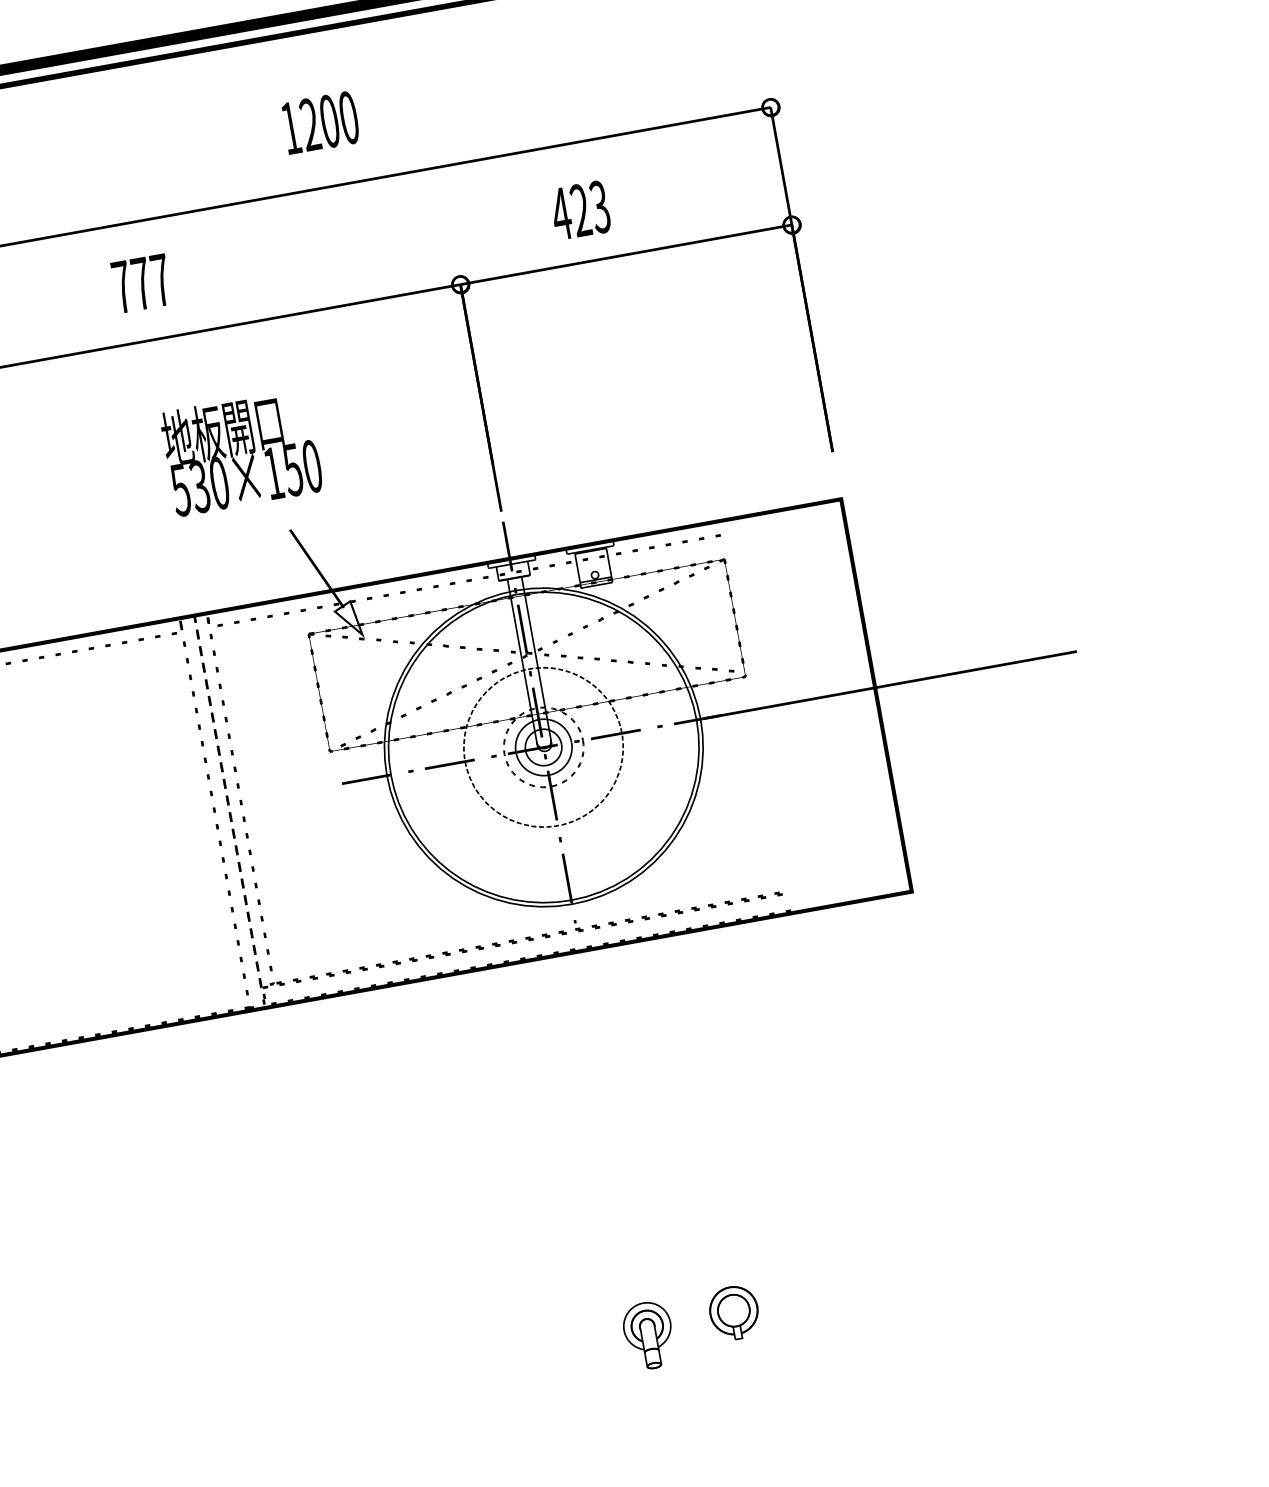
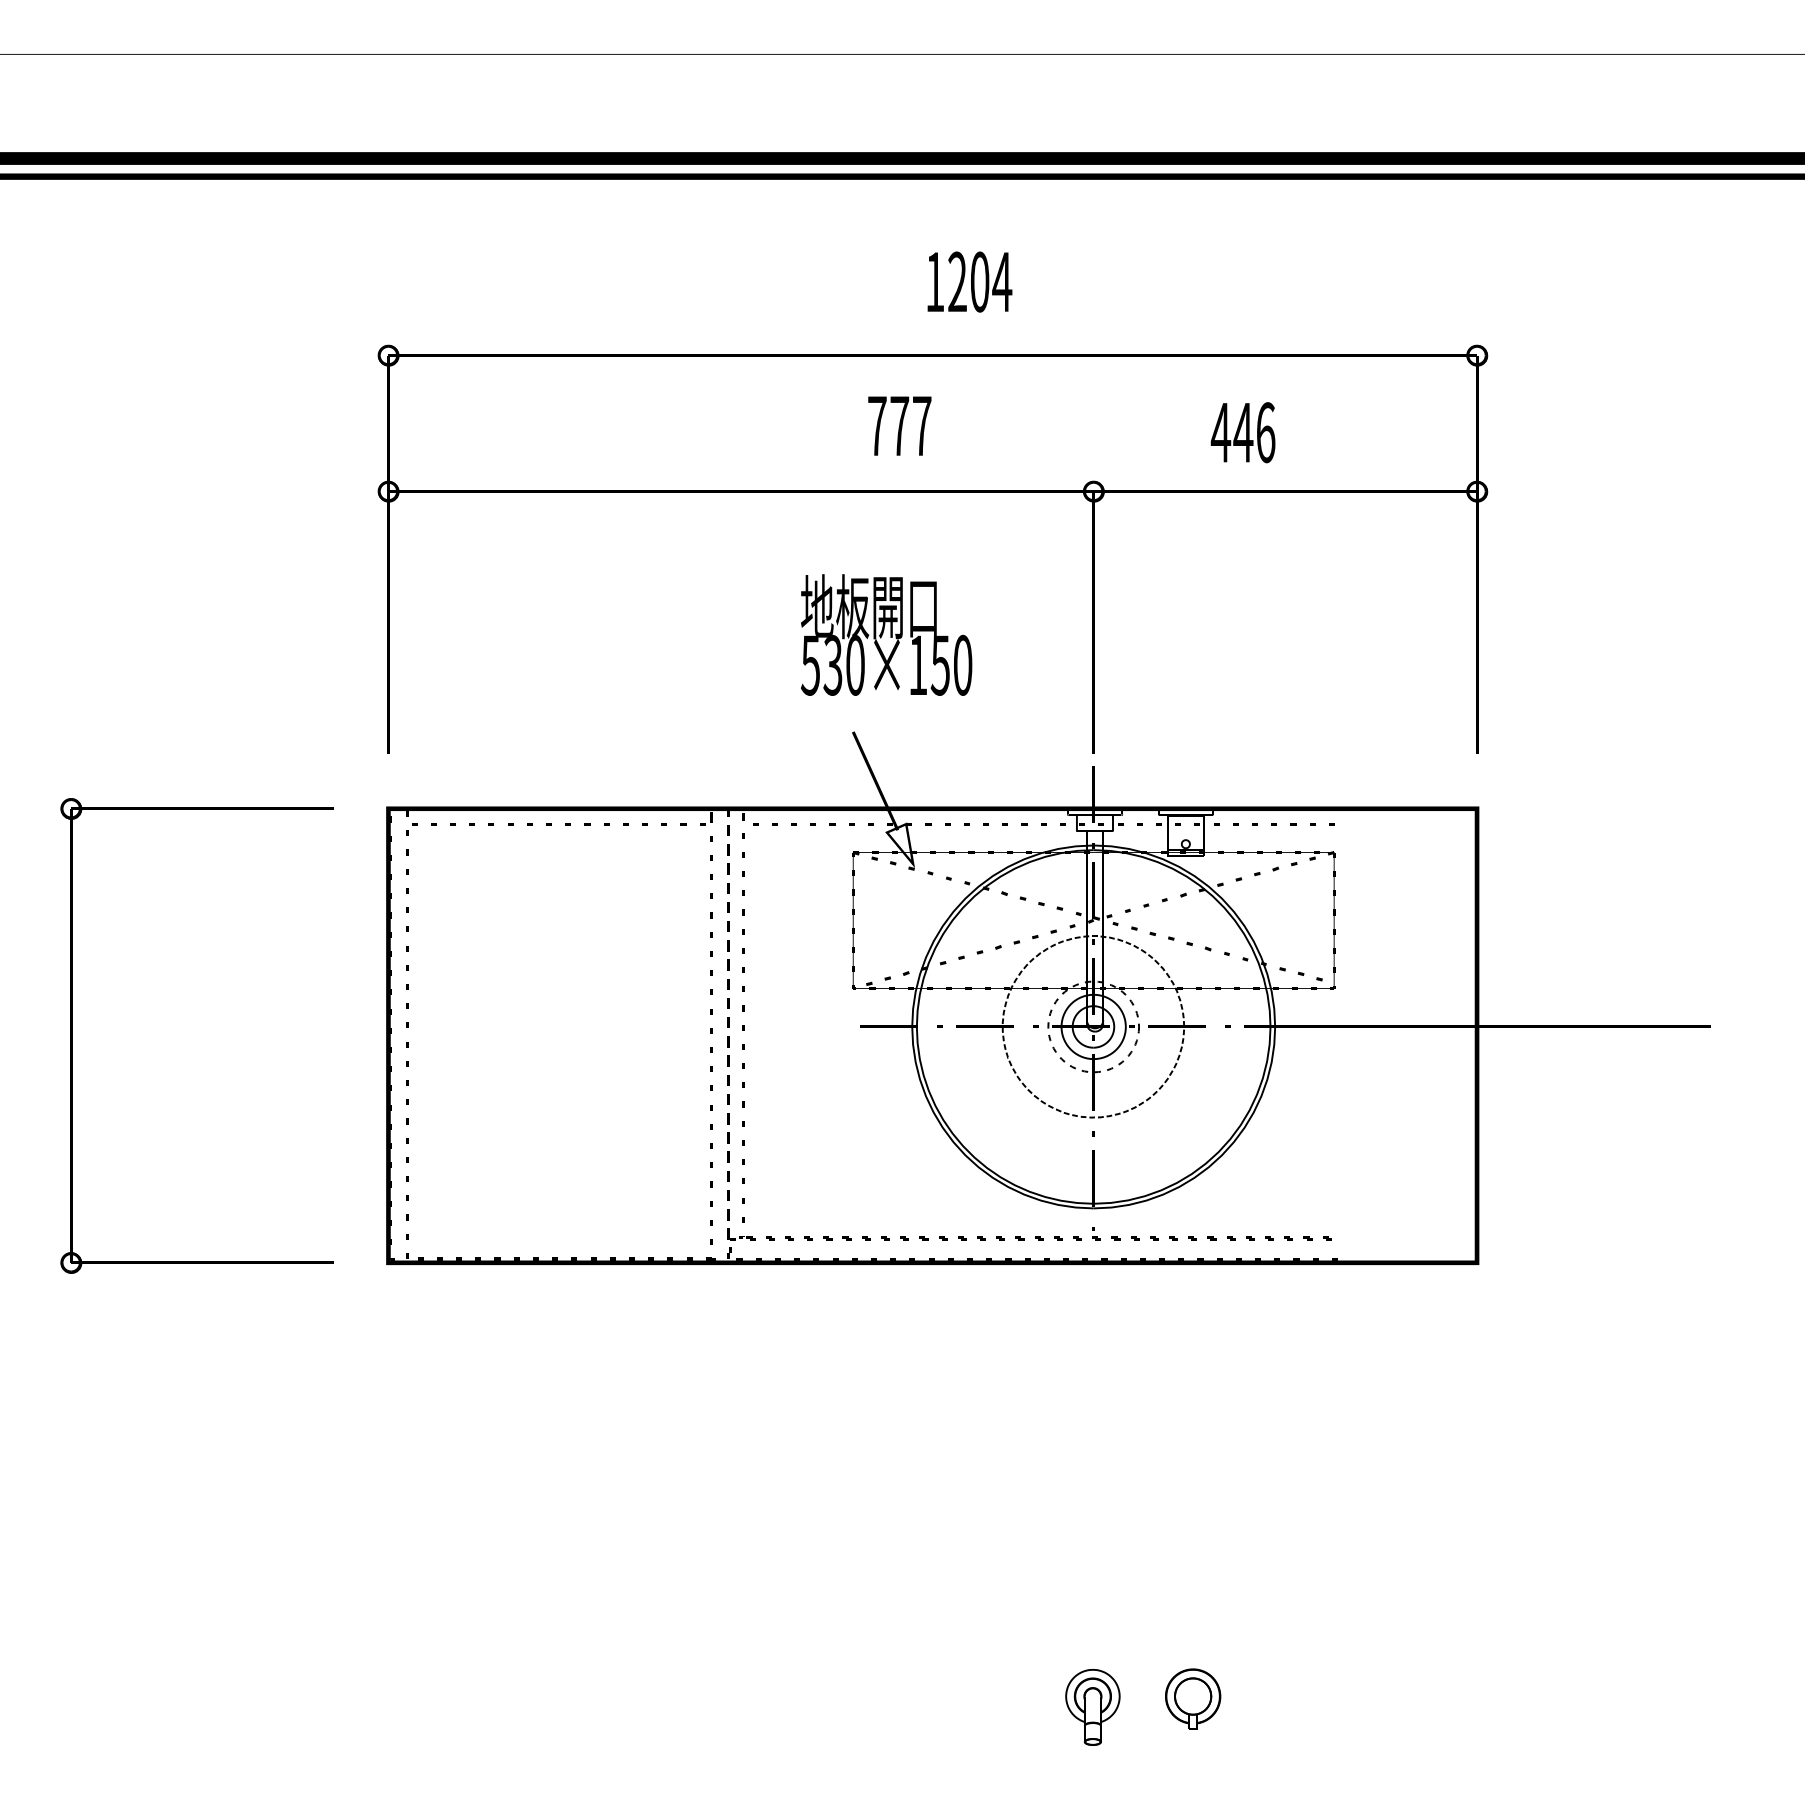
text: (349, 117) -> (1002, 281), 1200 -> 1204
text: (590, 208) -> (1254, 432), 423 -> 446
text: (141, 283) -> (899, 425), moved
text: (241, 451) -> (886, 634), moved

